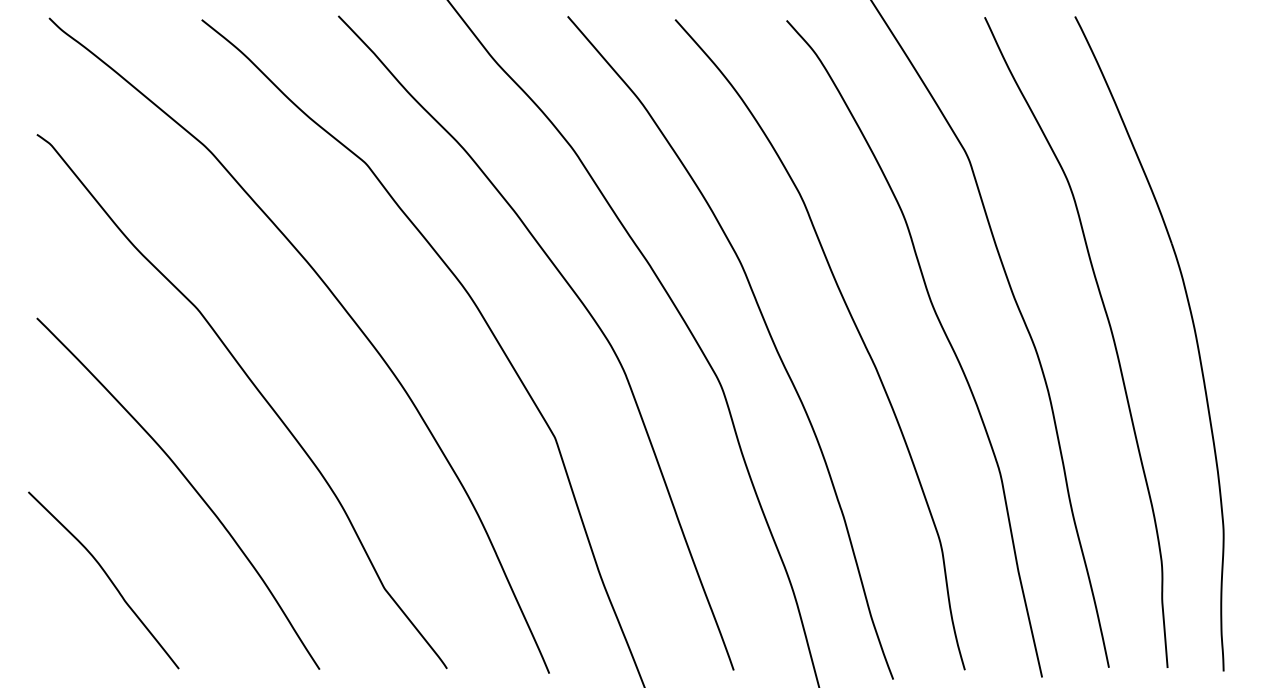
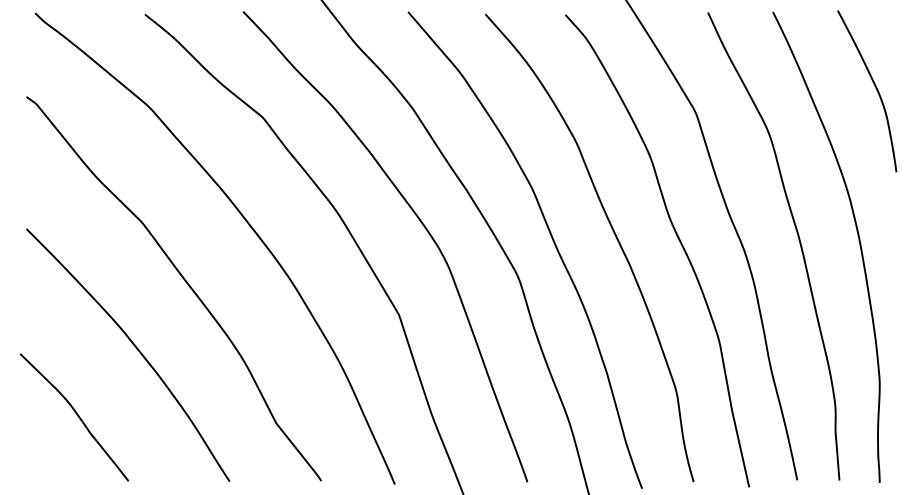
curve: (1217, 122) -> (875, 88), added

